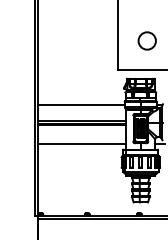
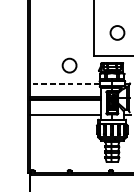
circle: (86, 81) -> (68, 65), added
line: (80, 105) -> (64, 84), solid -> dashed

